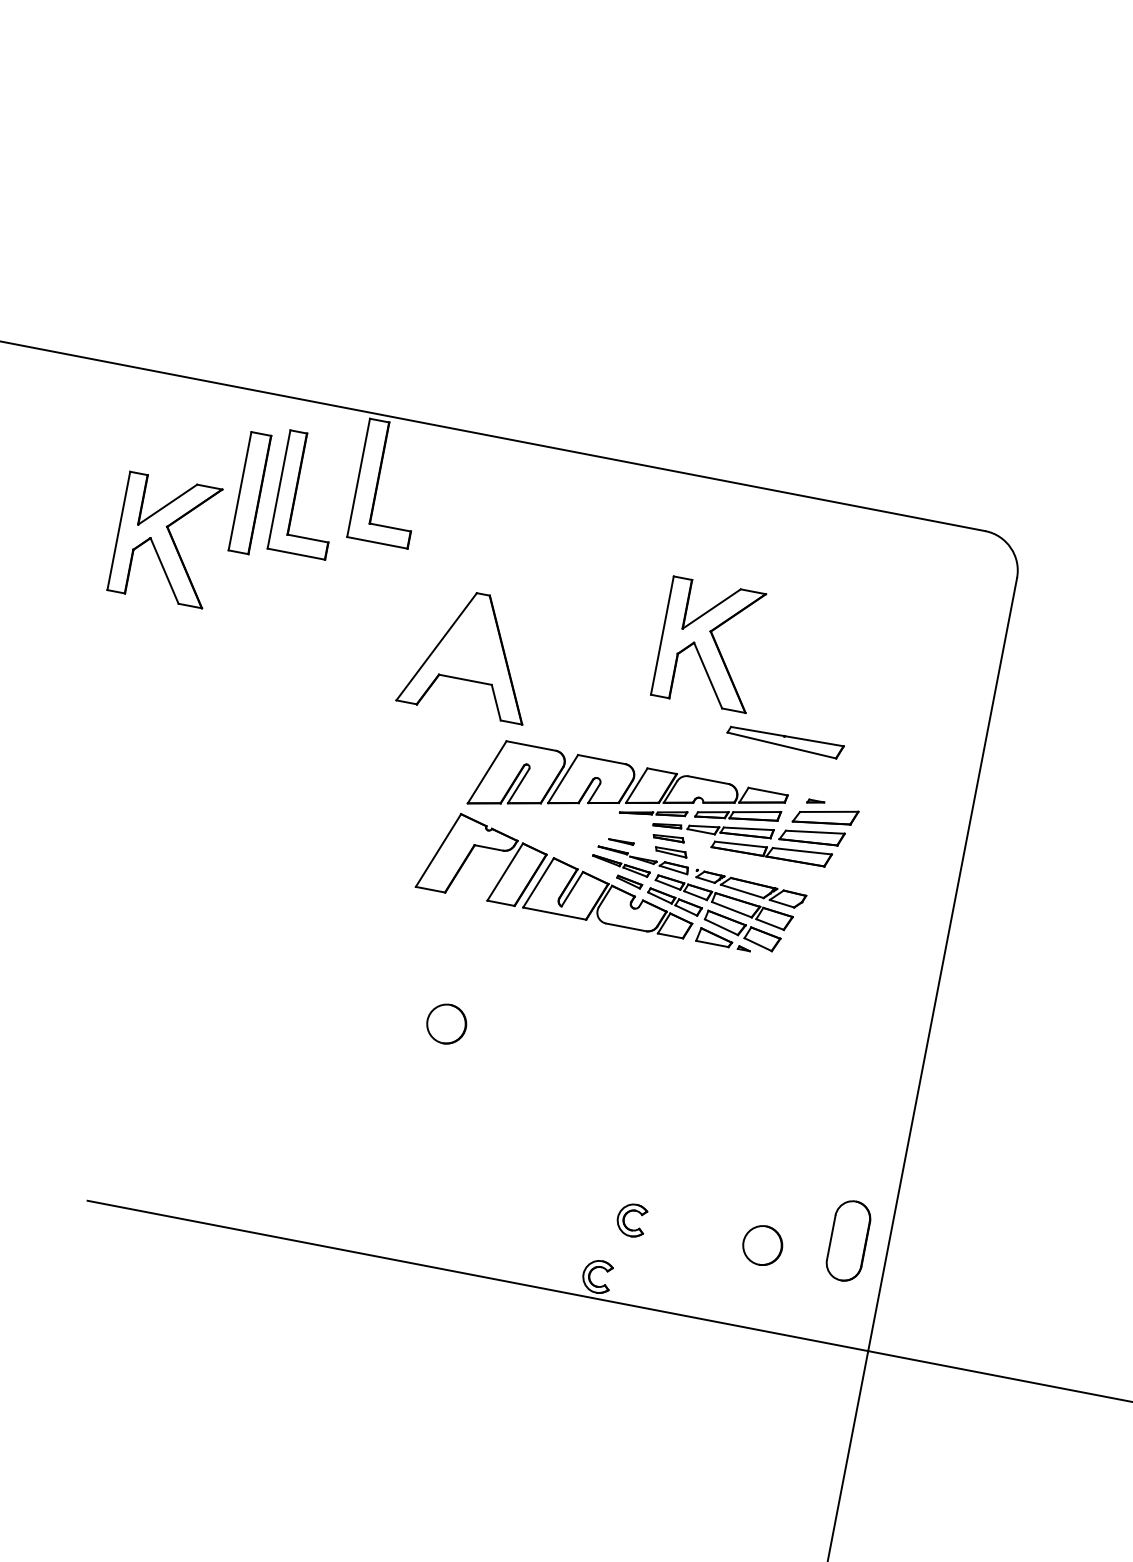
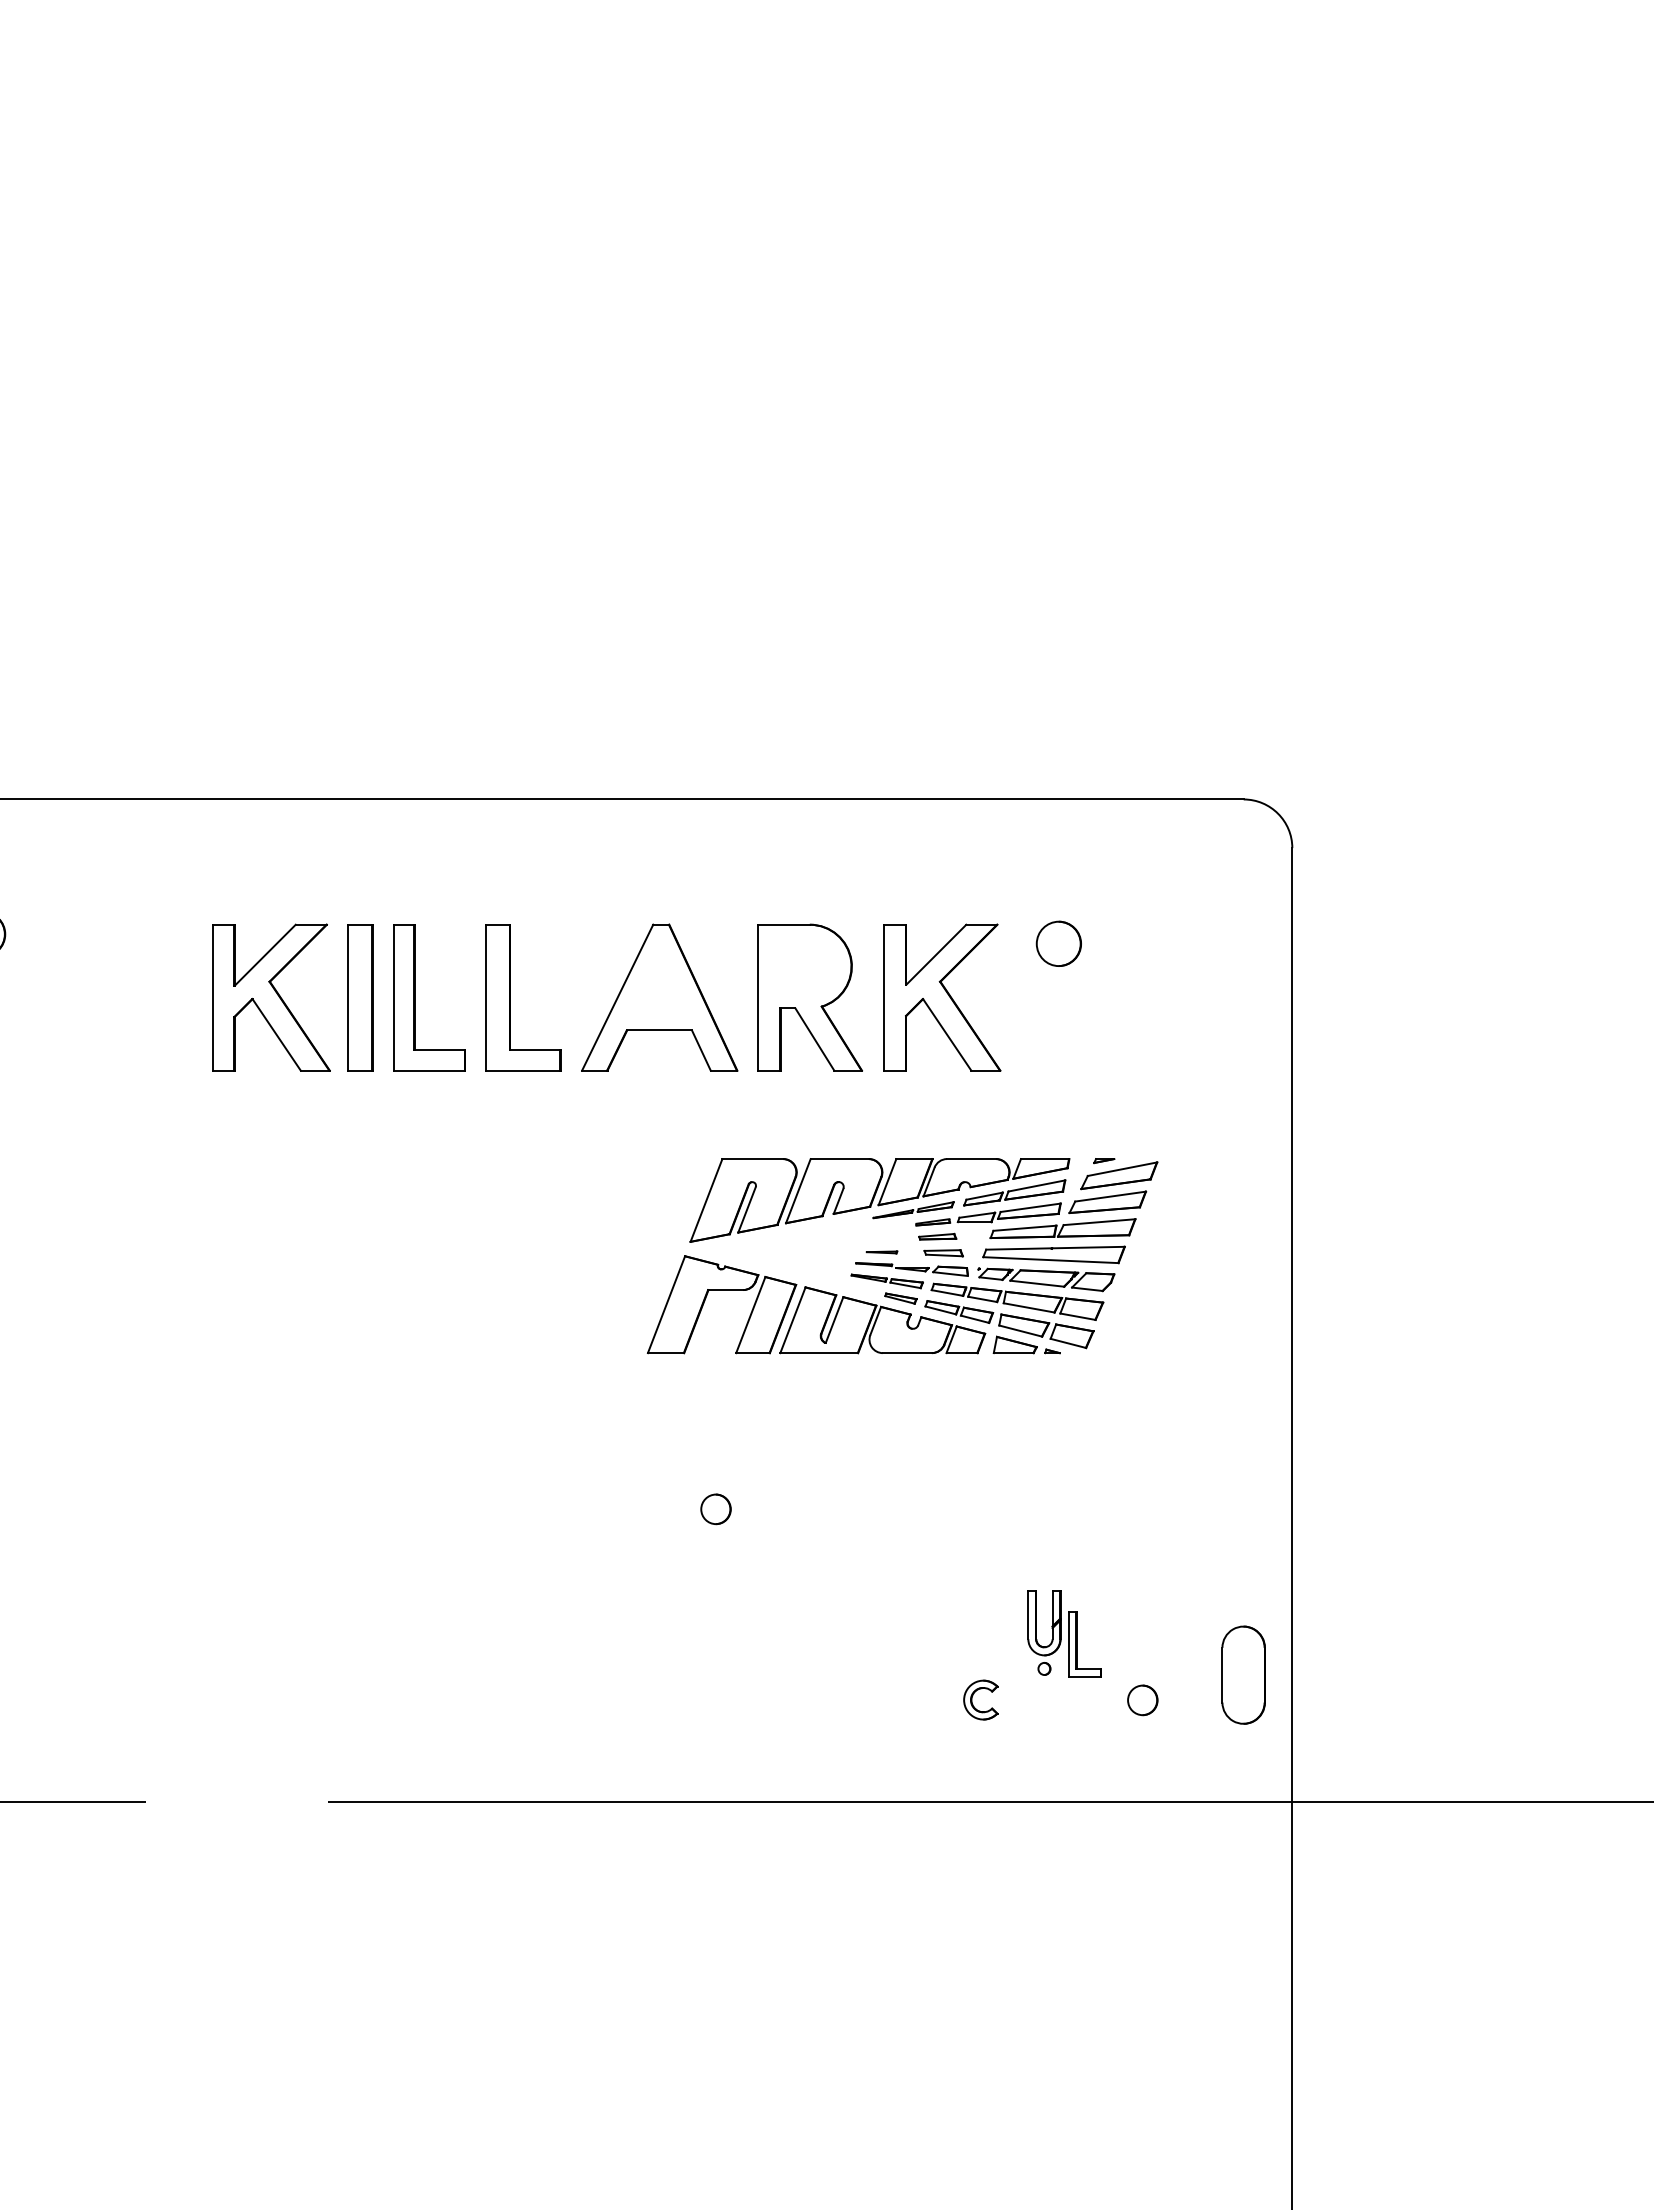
part: (378, 481) -> (510, 997), moved
part: (250, 492) -> (360, 997), moved
part: (296, 492) -> (415, 997), moved
part: (812, 618) -> (1058, 943), added
part: (602, 623) -> (809, 997), added
part: (470, 653) -> (659, 997), moved
part: (784, 741) -> (1053, 1254), moved
part: (446, 1024) -> (715, 1509), size x0.62
part: (709, 1179) -> (1064, 1633), added
part: (762, 1245) -> (1142, 1700), size x0.62
part: (590, 1274) -> (944, 1774), removed

